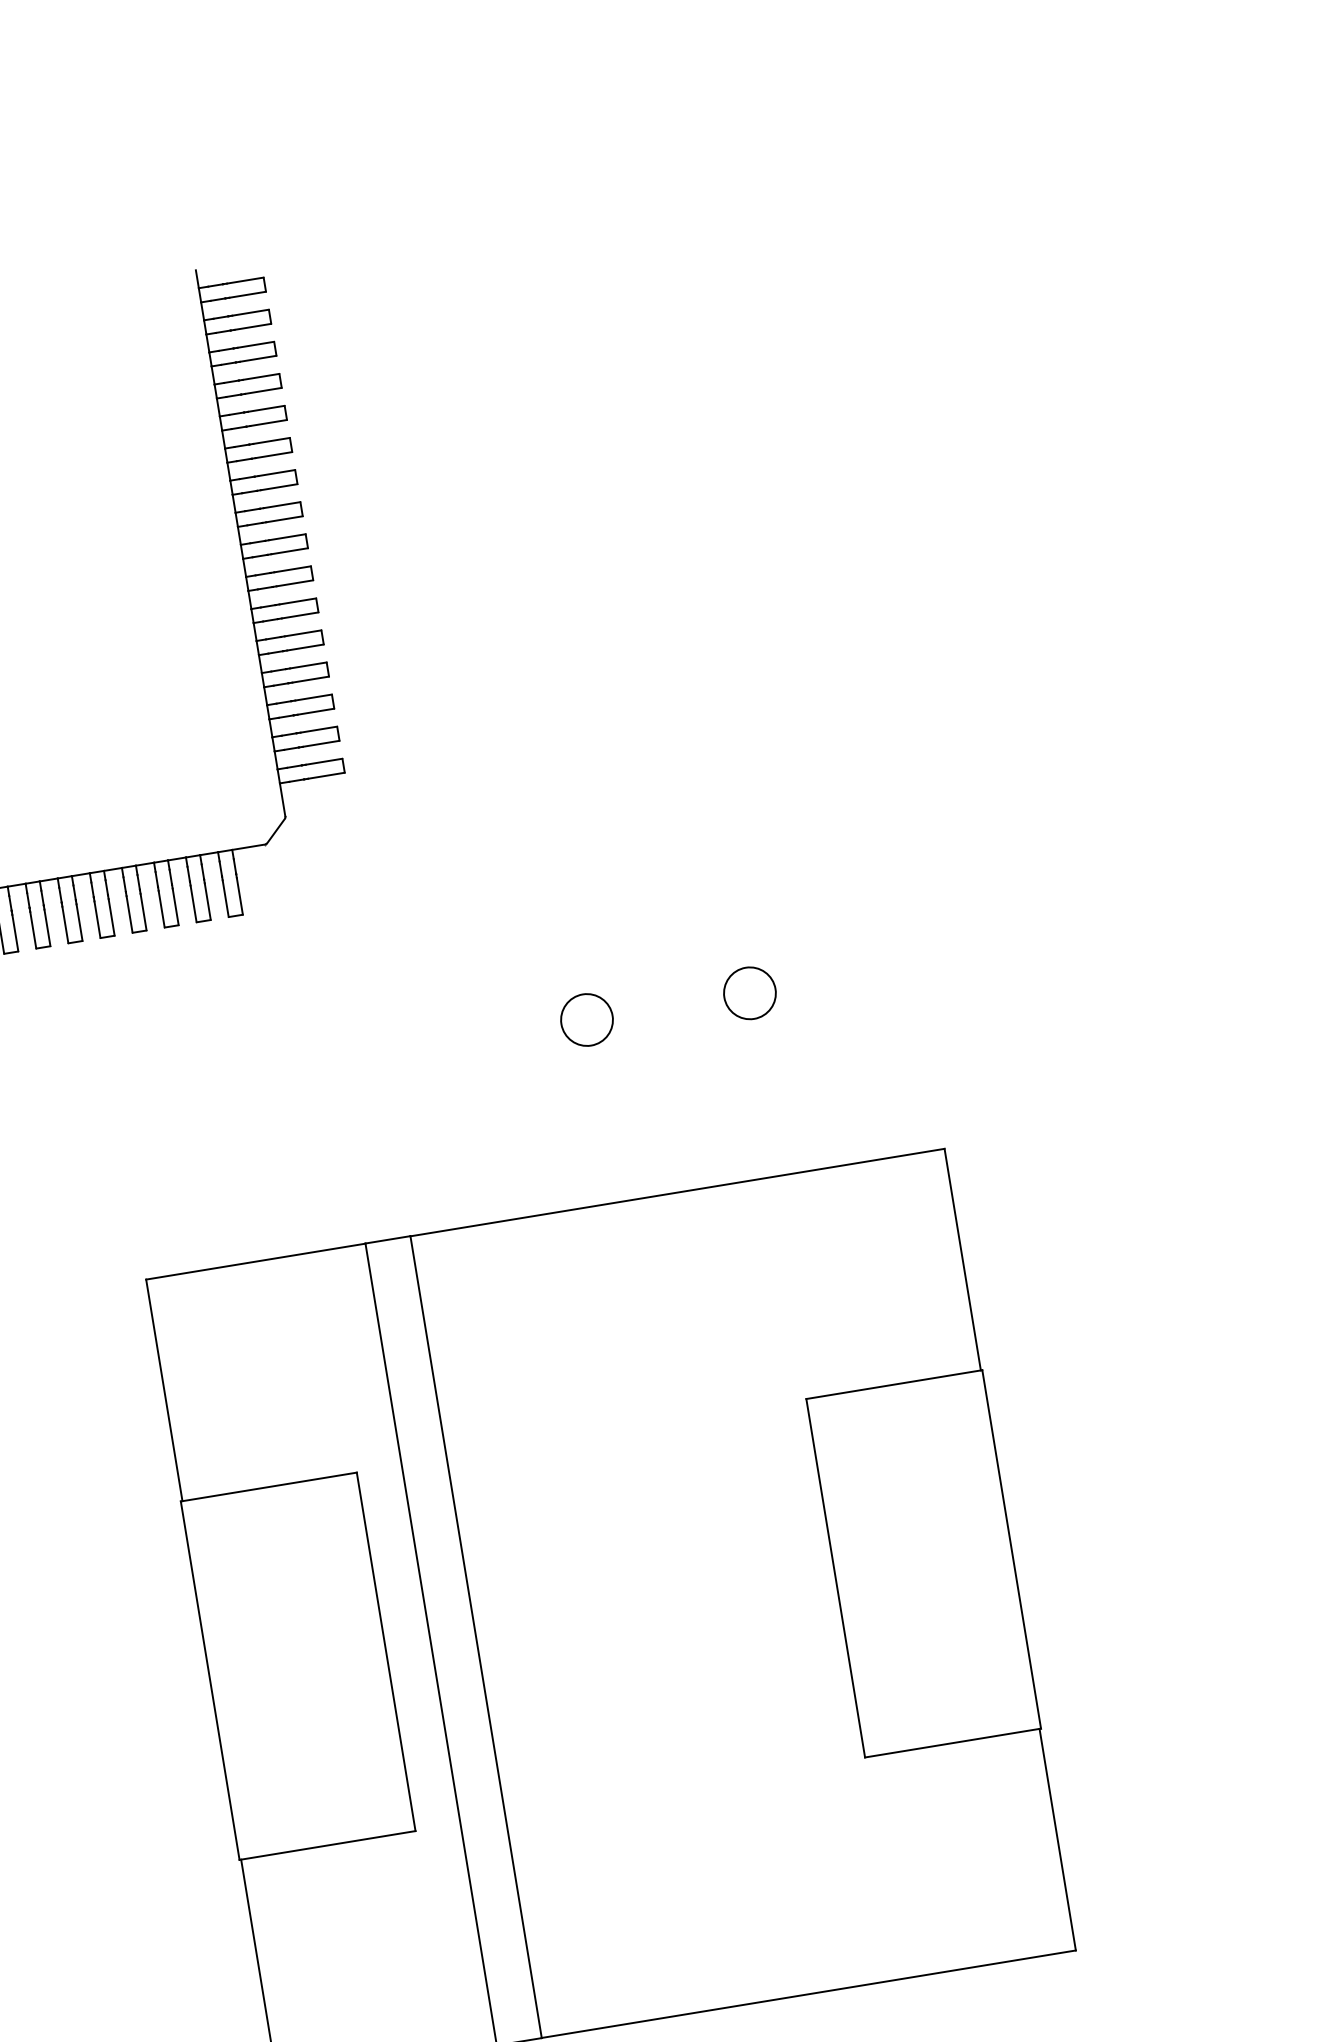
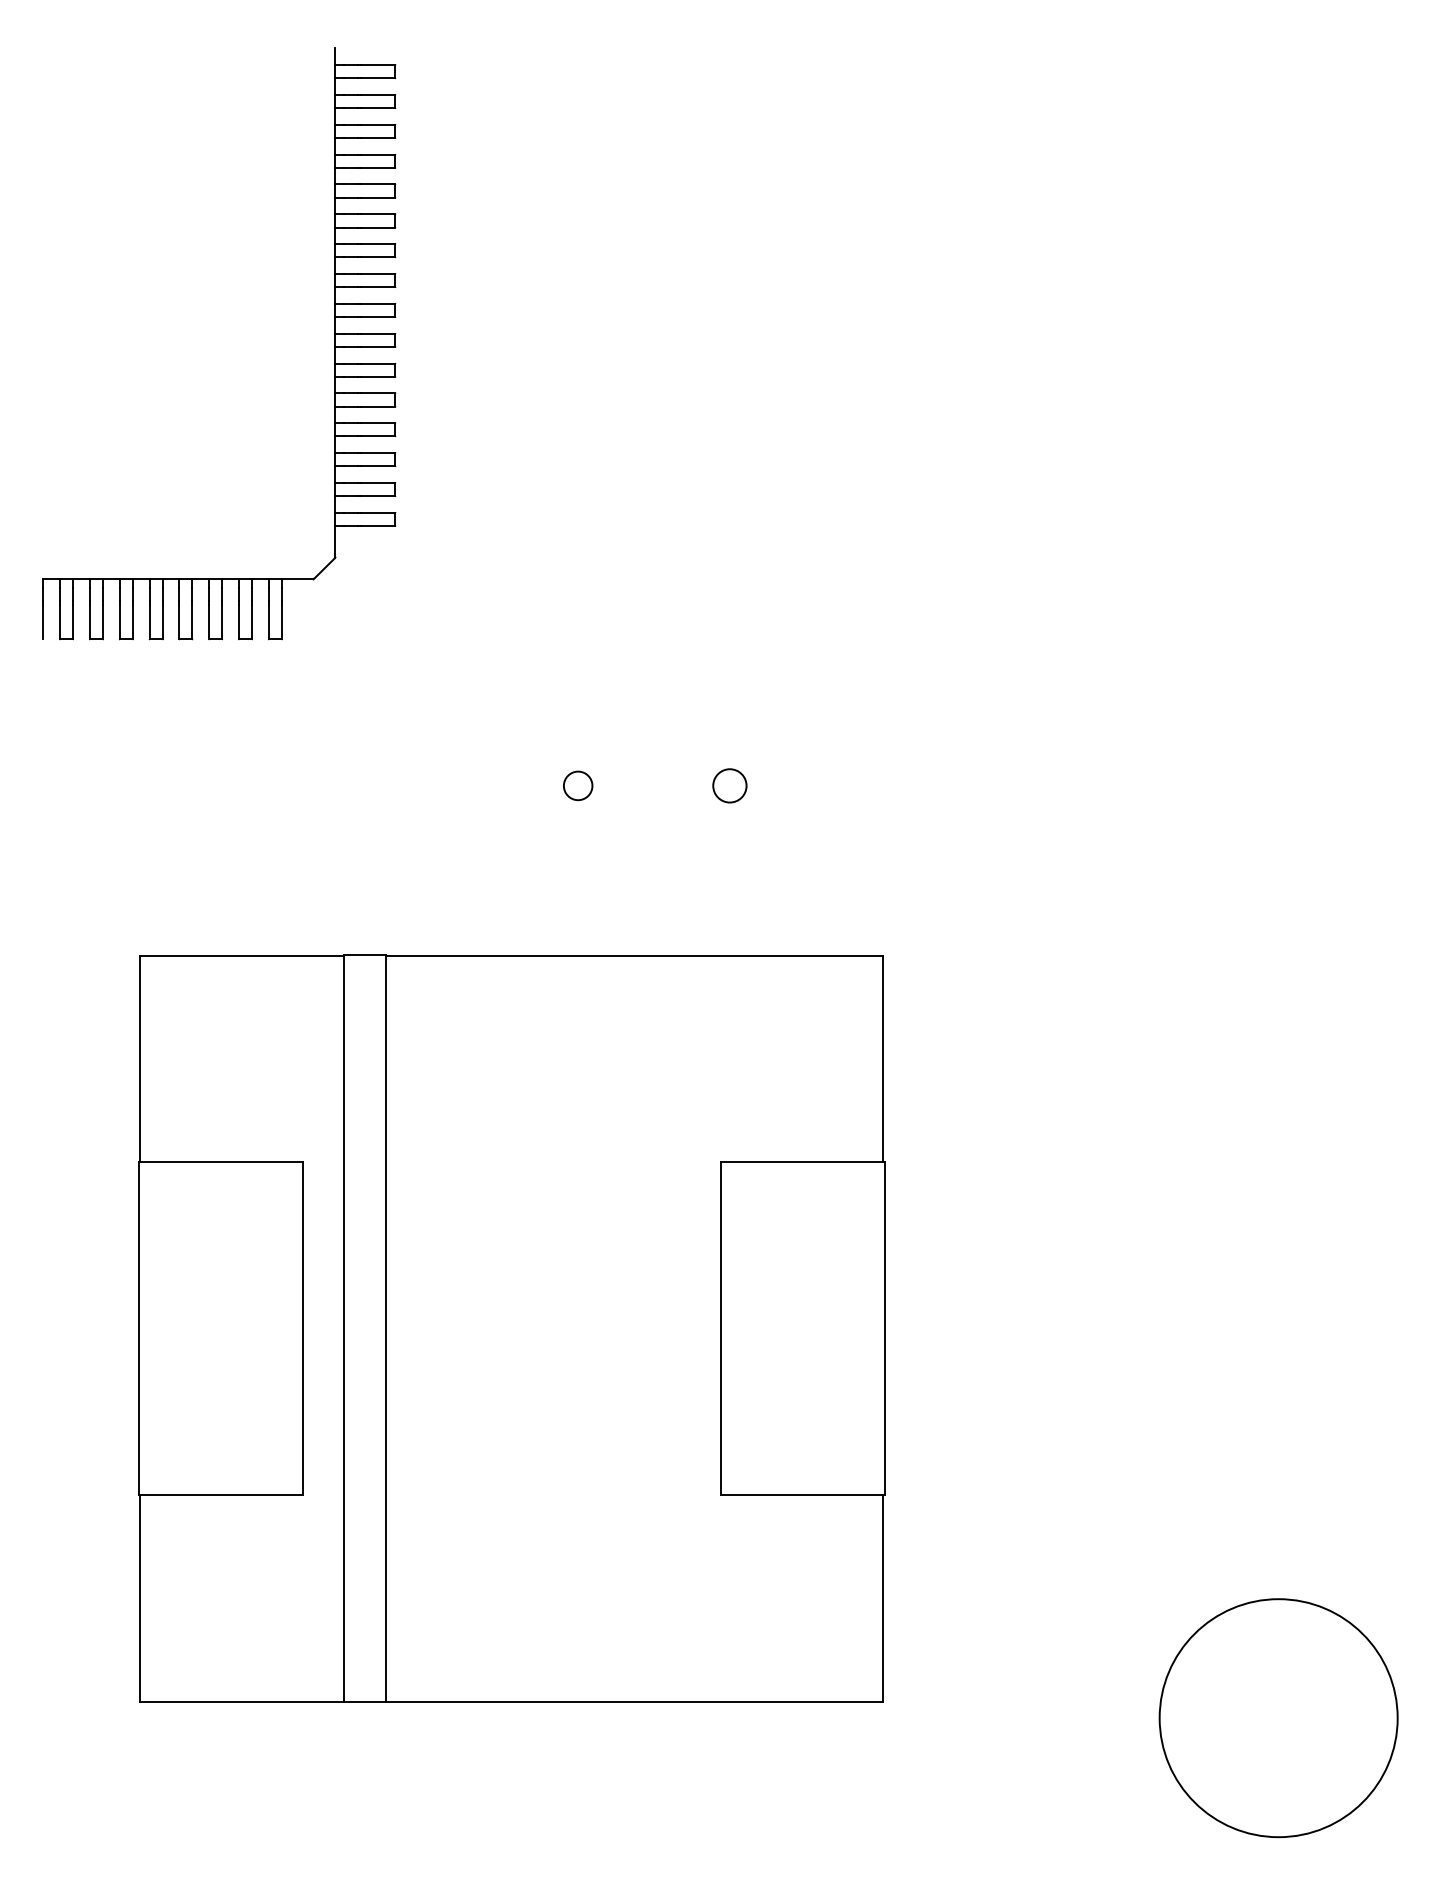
circle: (749, 993) -> (729, 785), size x0.7
circle: (586, 1019) -> (577, 785), size x0.6

